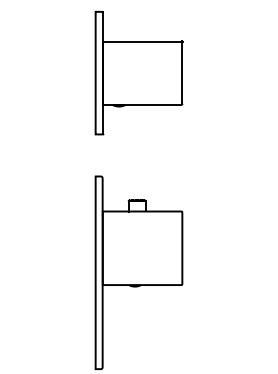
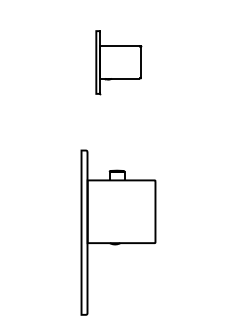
part: (138, 73) -> (118, 62), size x0.6

